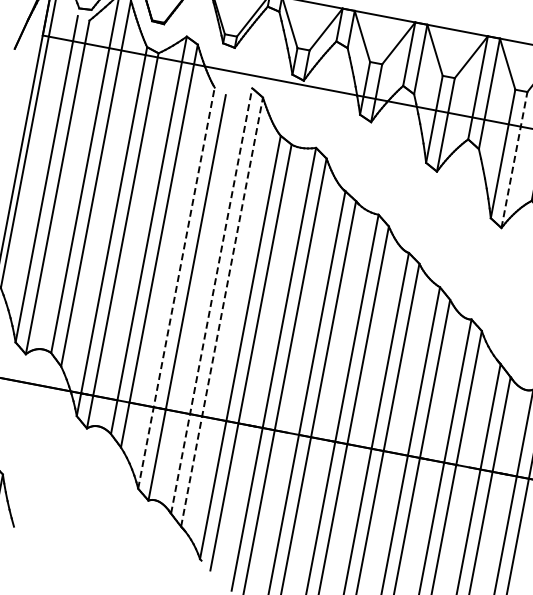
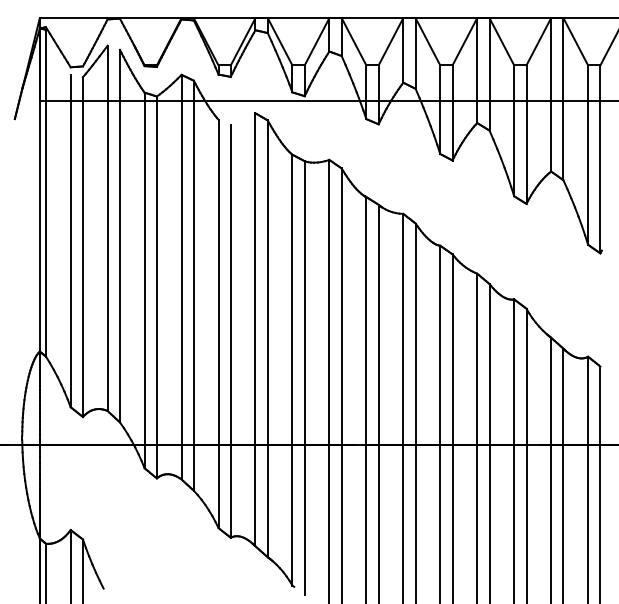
line: (514, 159) -> (526, 134), dashed -> solid
line: (176, 287) -> (218, 323), dashed -> solid
line: (211, 300) -> (255, 329), dashed -> solid
line: (221, 311) -> (267, 338), dashed -> solid

